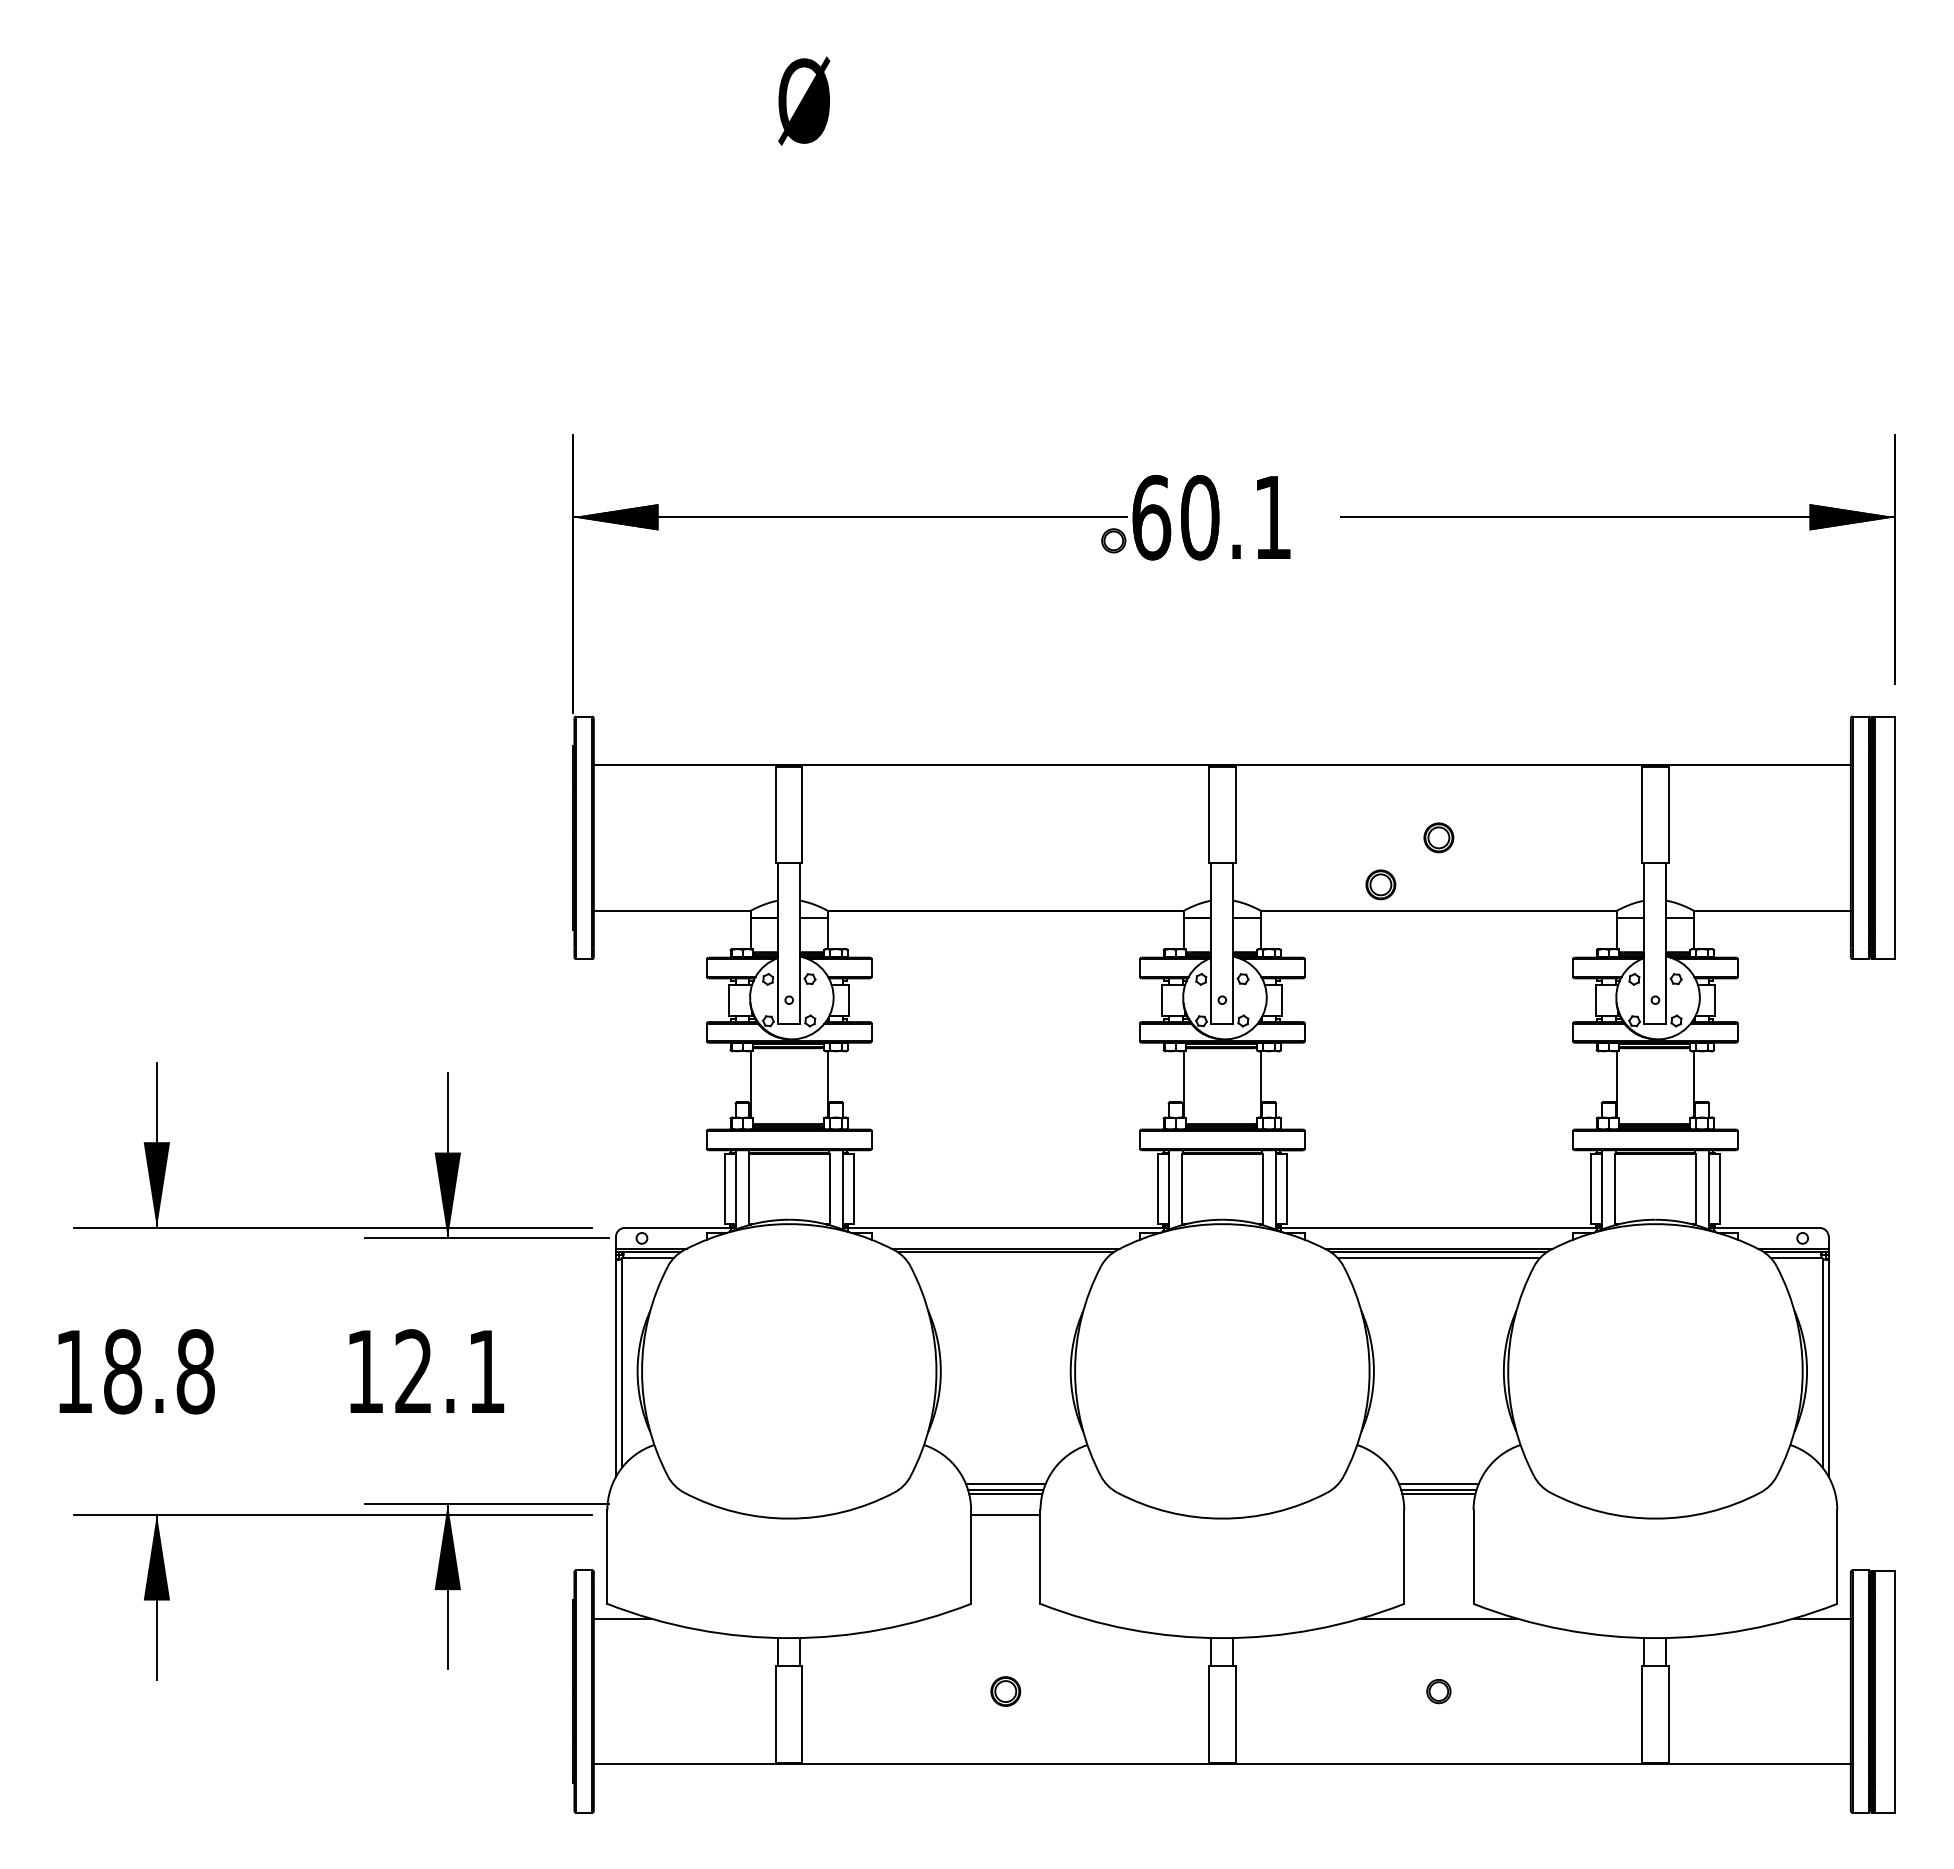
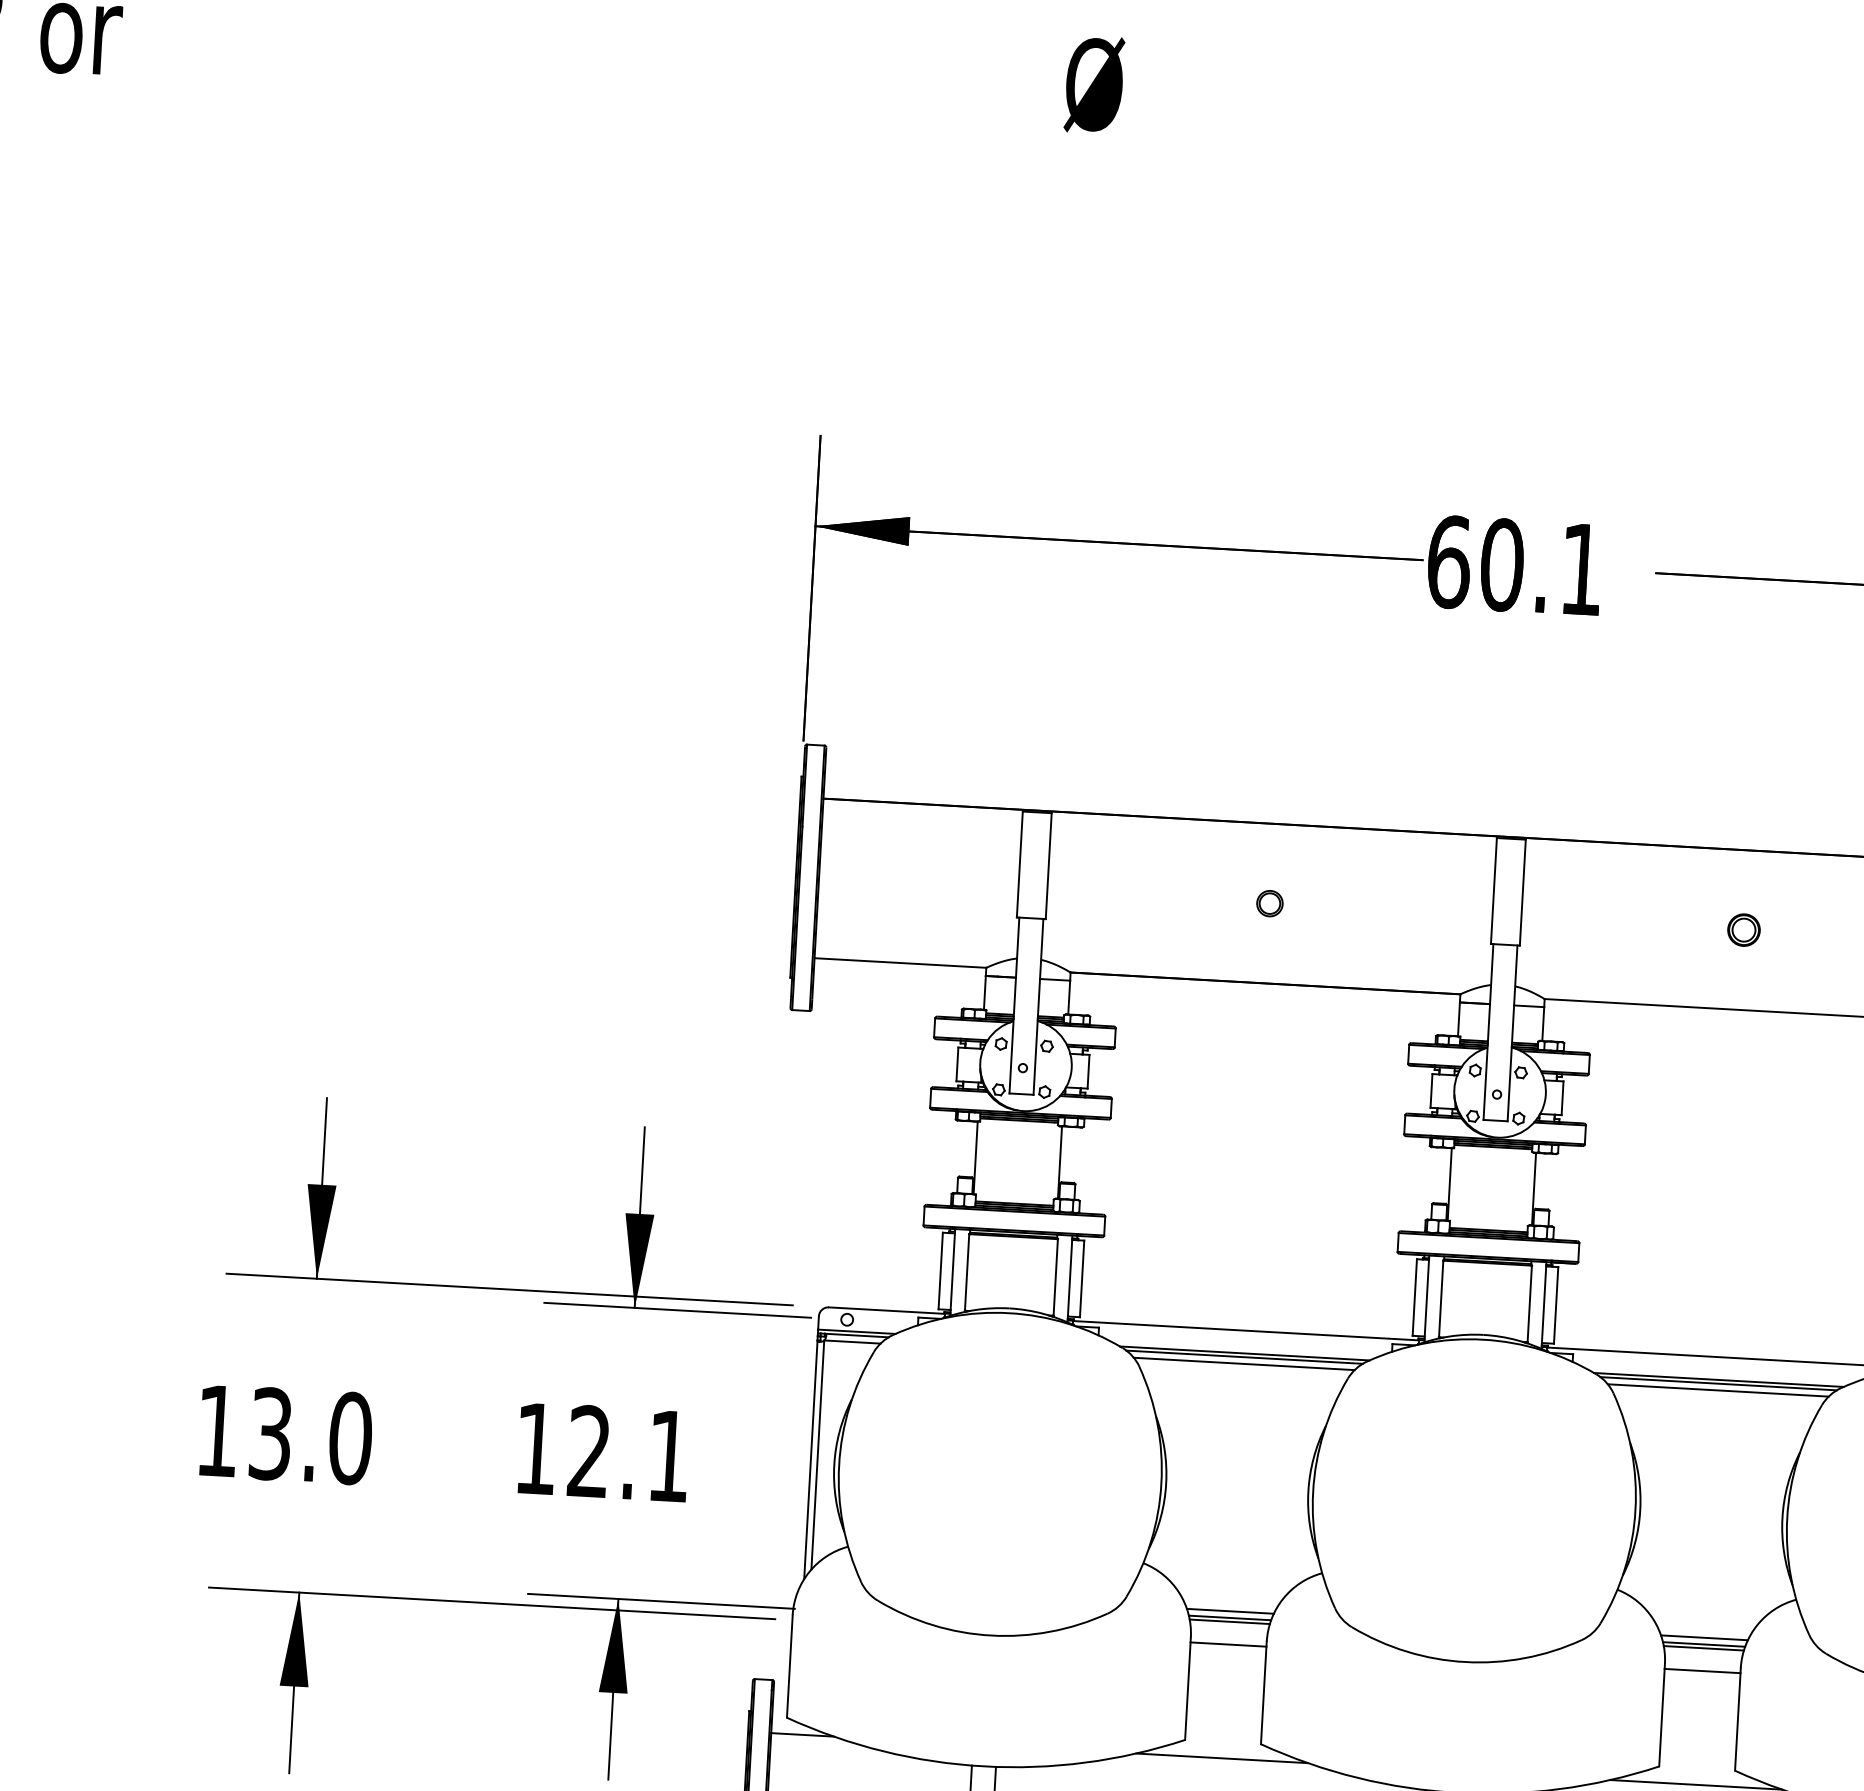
part: (1113, 540) -> (1269, 903), moved
part: (1380, 884) -> (1677, 977), removed
line: (1005, 1258) -> (1243, 1364), added
text: (159, 1371) -> (310, 1435), 18.8 -> 13.0
line: (1438, 1514) -> (1702, 1670), added
line: (1005, 1618) -> (1221, 1758), added

